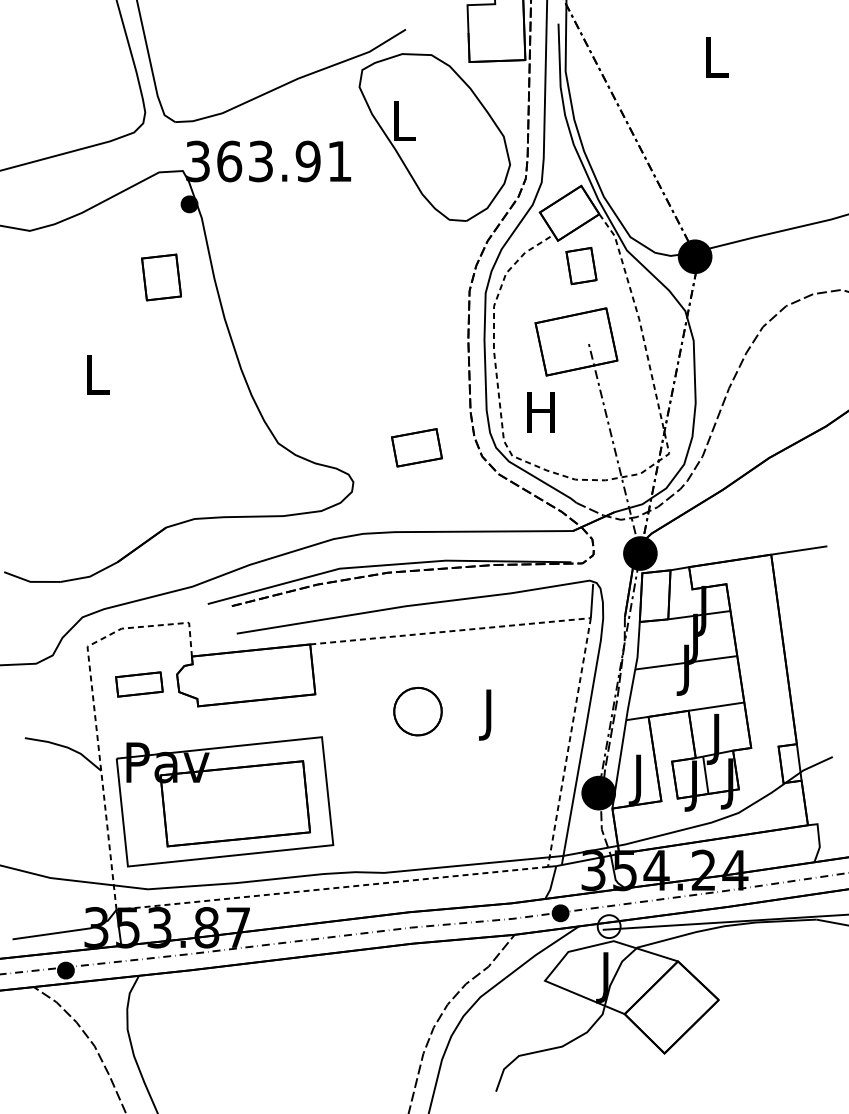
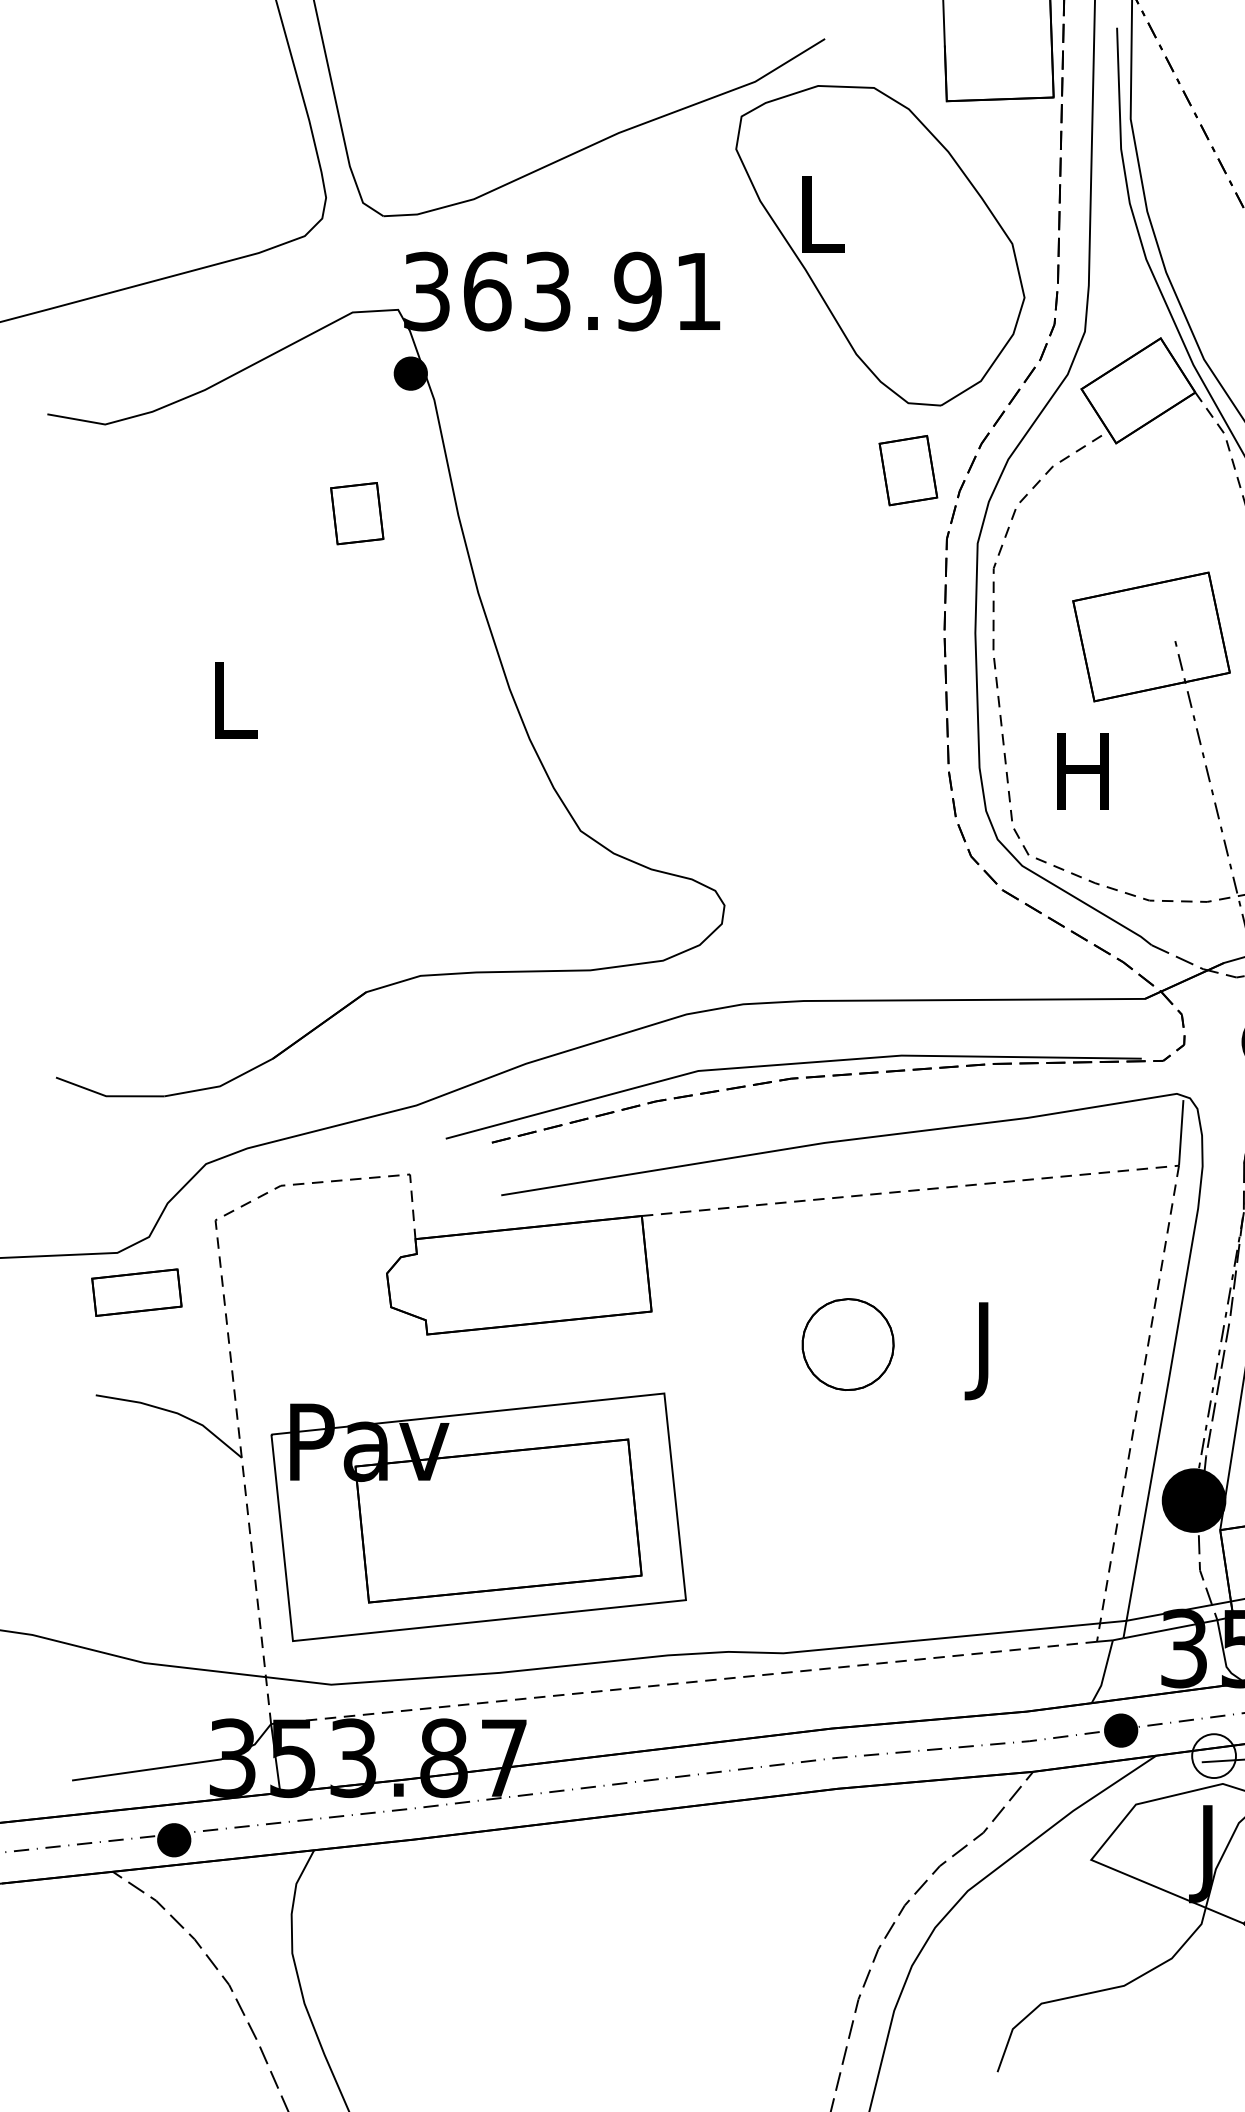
part: (581, 265) -> (908, 469), moved
part: (161, 277) -> (357, 513), size x0.7
part: (416, 447) -> (845, 839), removed
part: (139, 684) -> (137, 1292), moved

